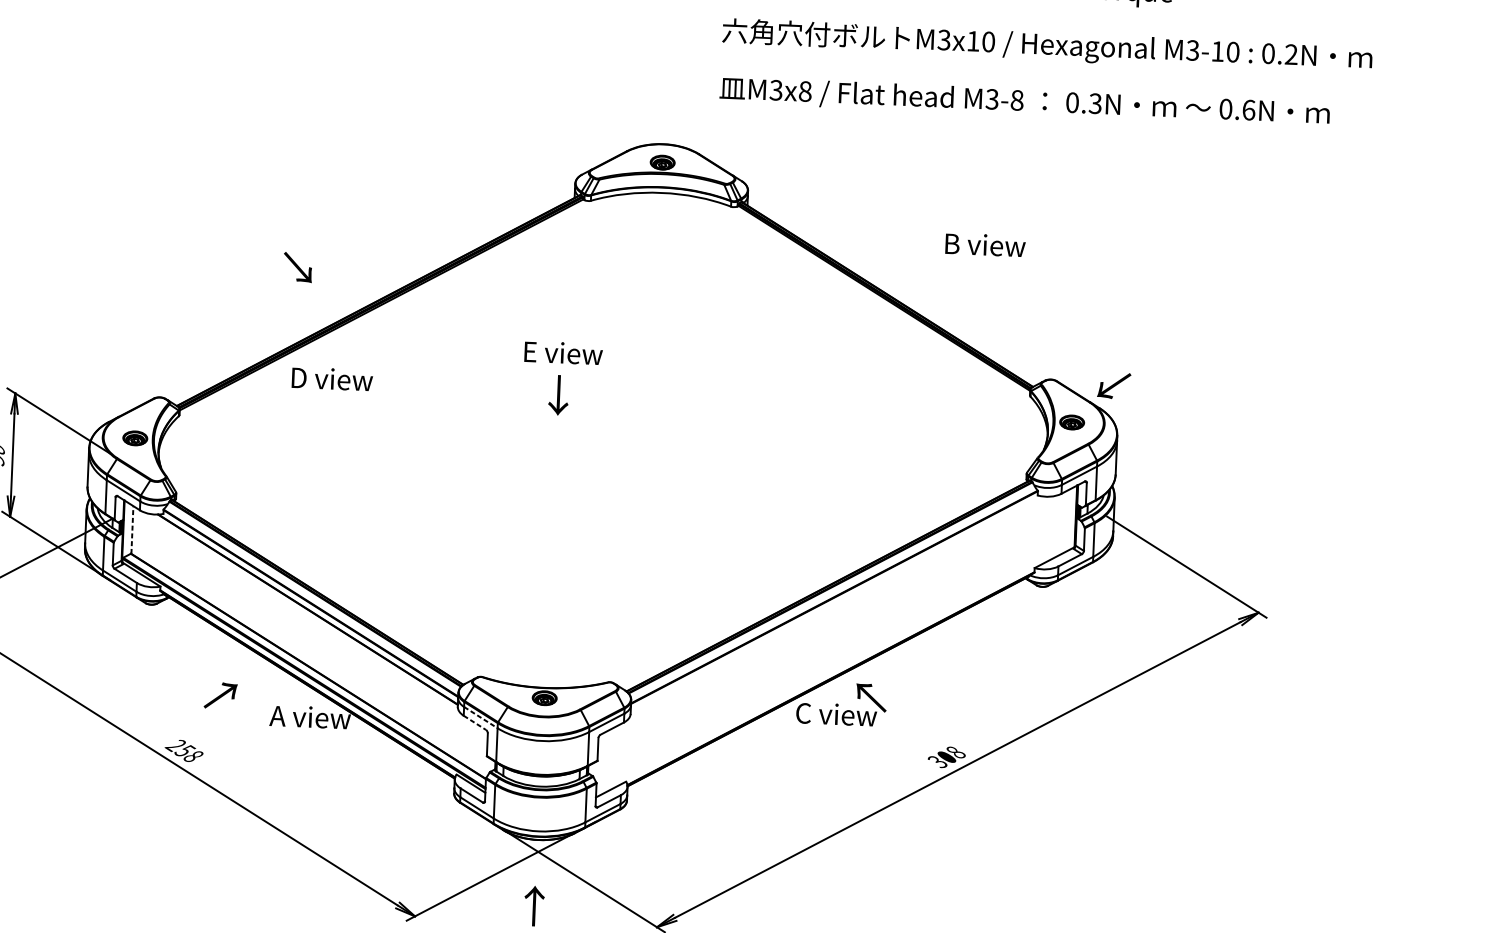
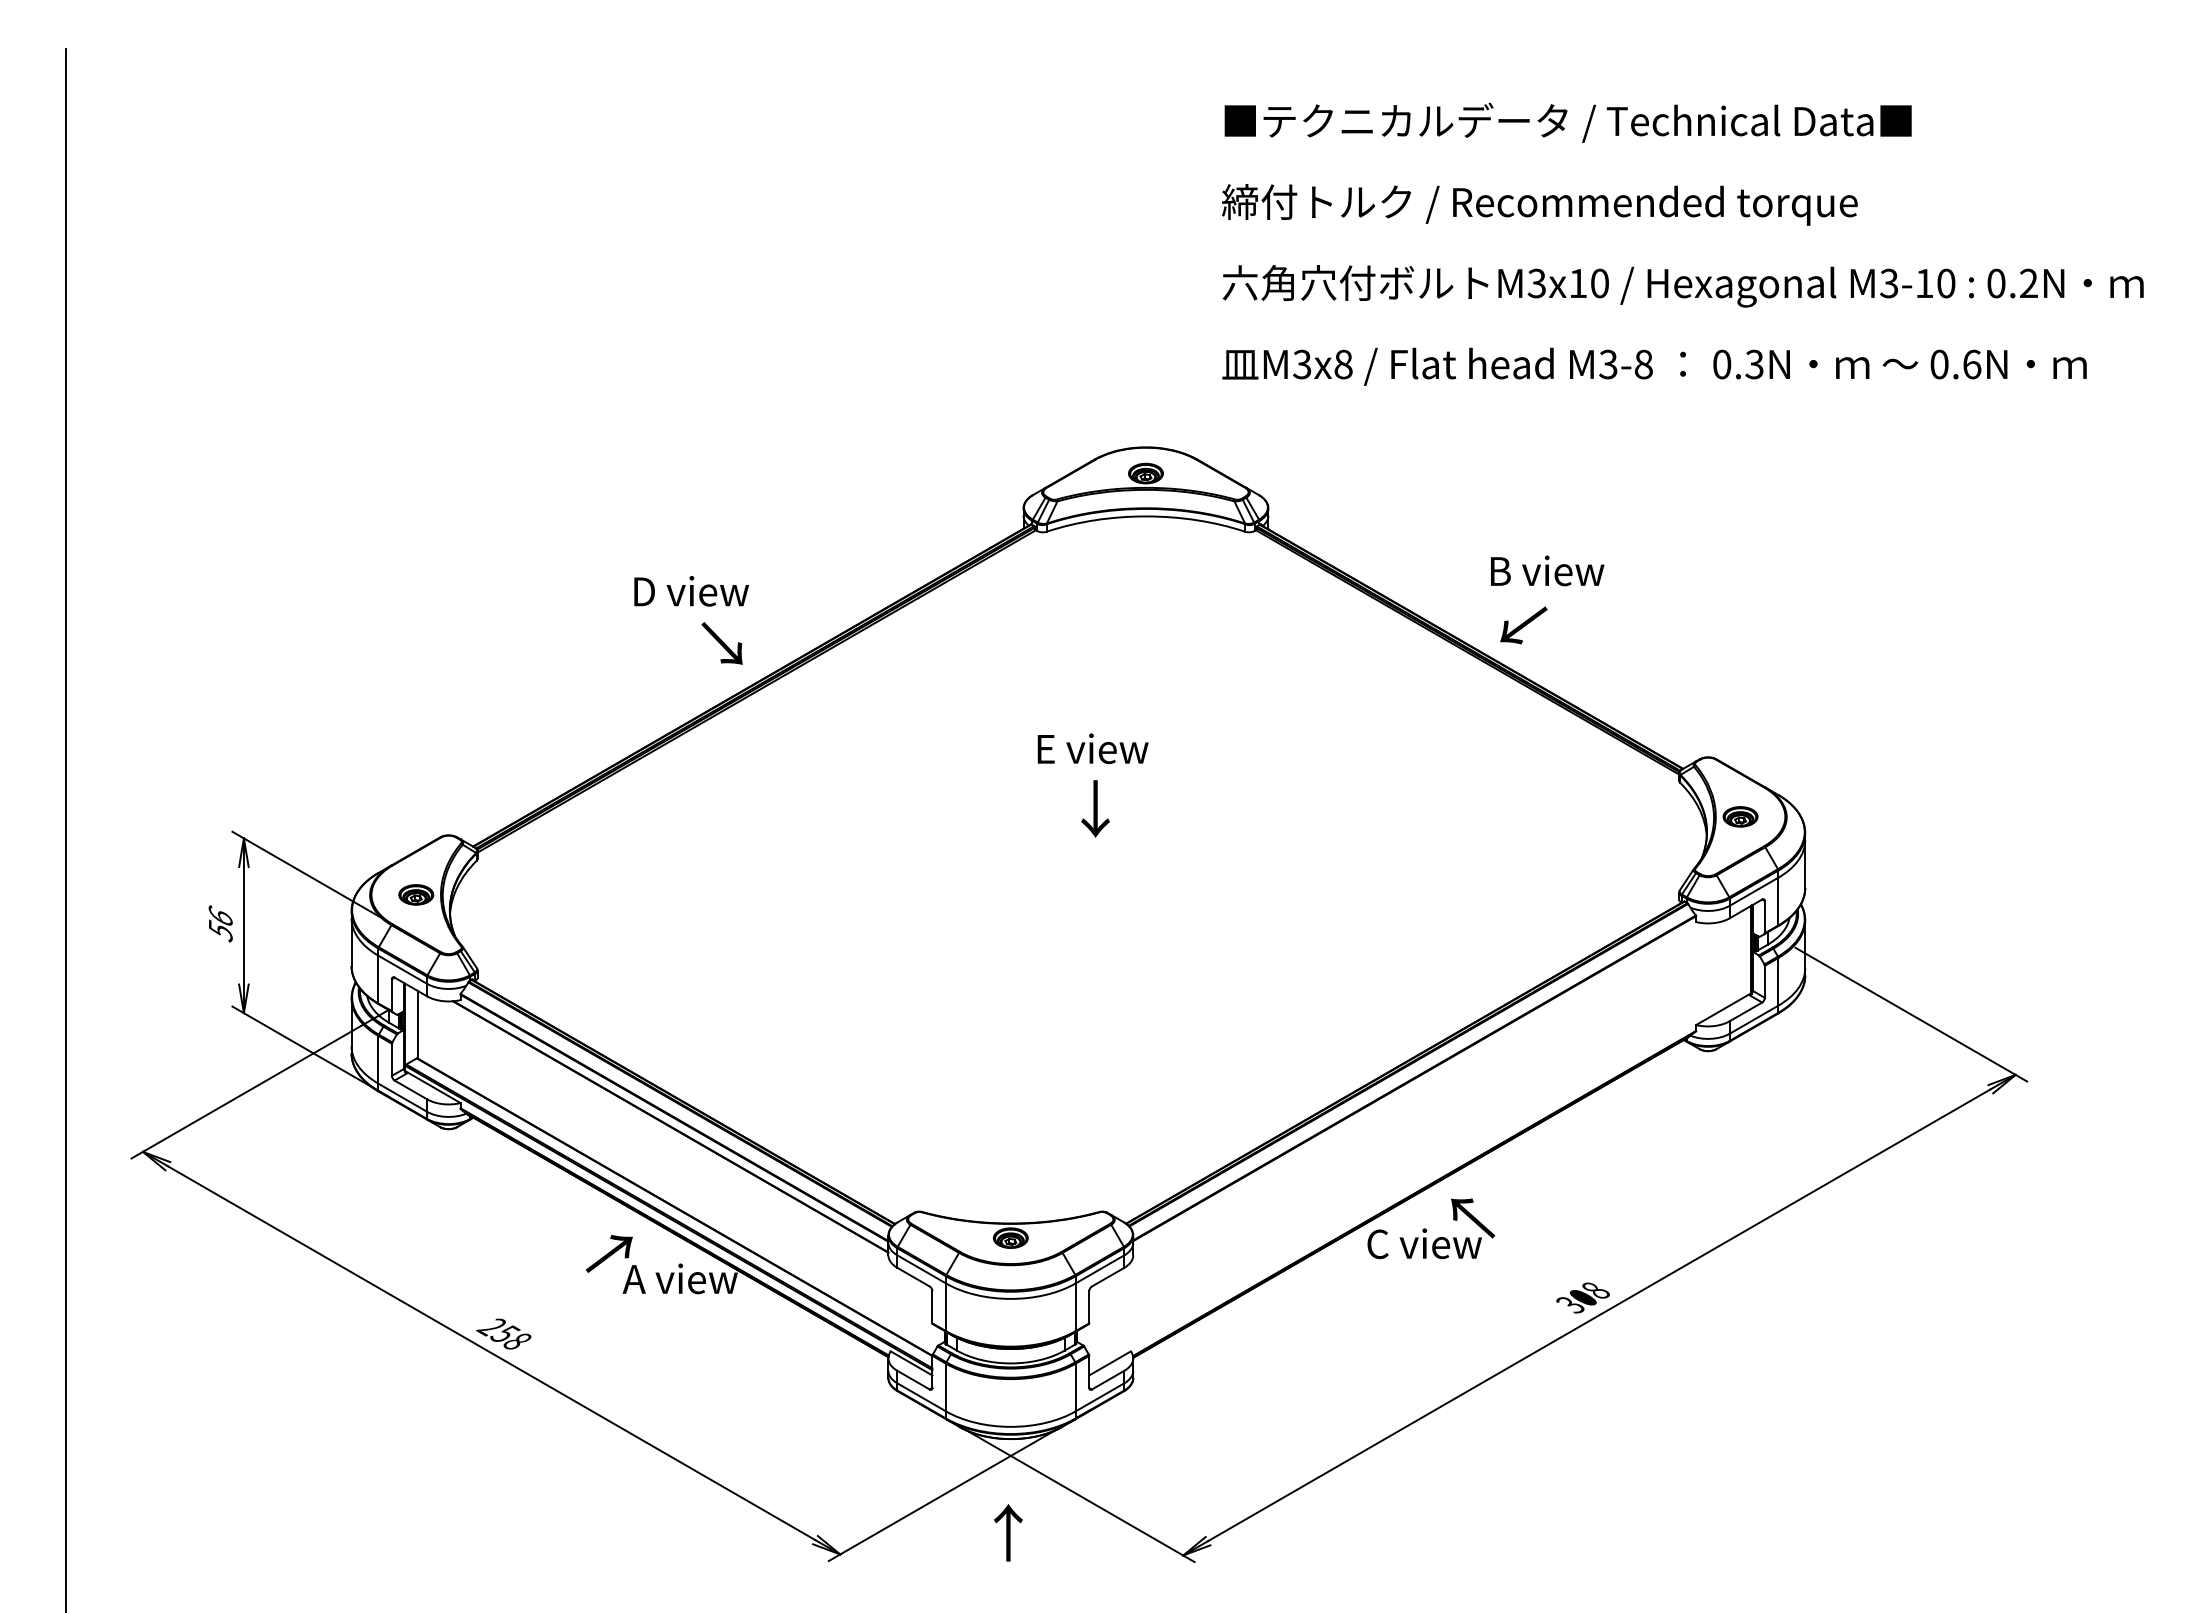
text: (985, 244) -> (1547, 570), moved
text: (297, 267) -> (721, 643), moved
text: (563, 352) -> (1092, 748), moved
text: (332, 379) -> (691, 591), moved
text: (1113, 385) -> (1523, 625), moved
text: (558, 395) -> (1095, 808), moved
line: (132, 529) -> (417, 1024), dashed -> solid
text: (220, 695) -> (608, 1253), moved
line: (481, 717) -> (922, 1269), dashed -> solid
line: (474, 723) -> (913, 1277), dashed -> solid

